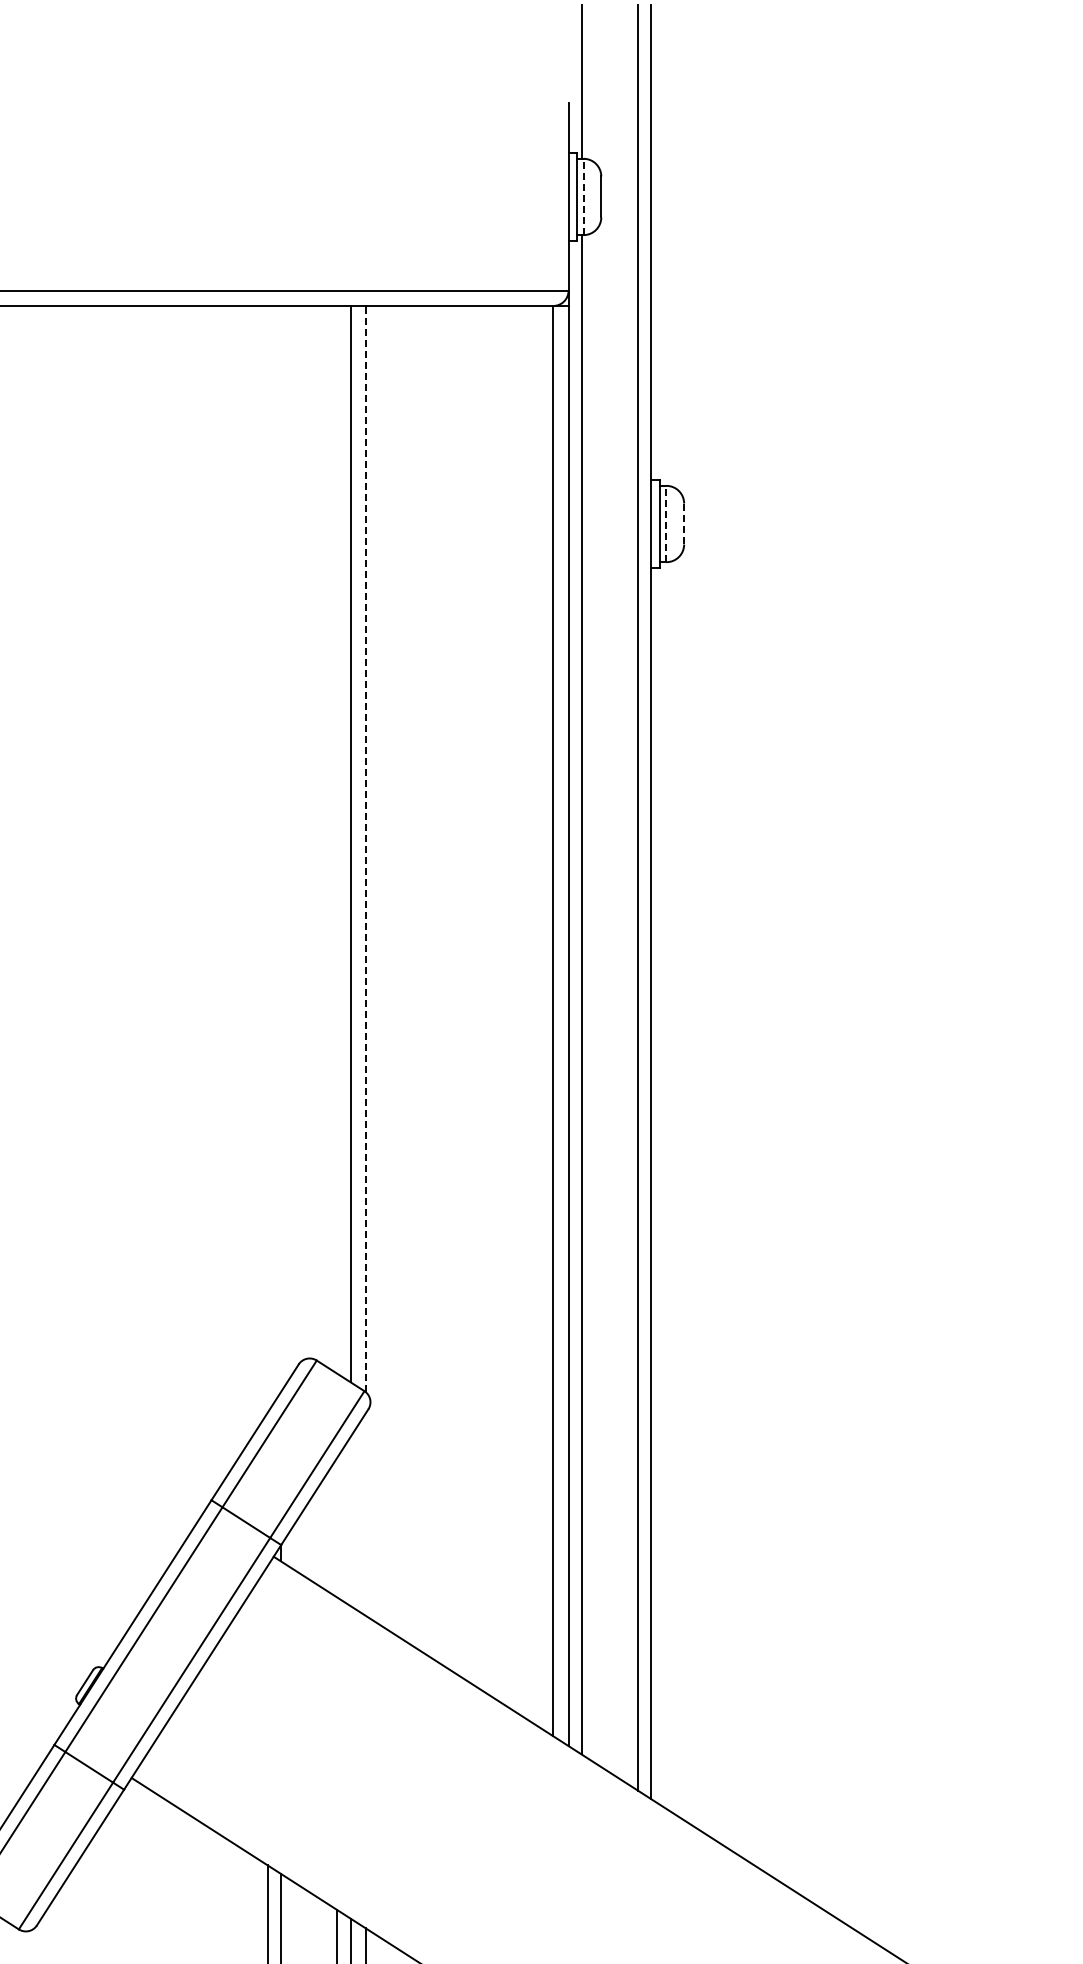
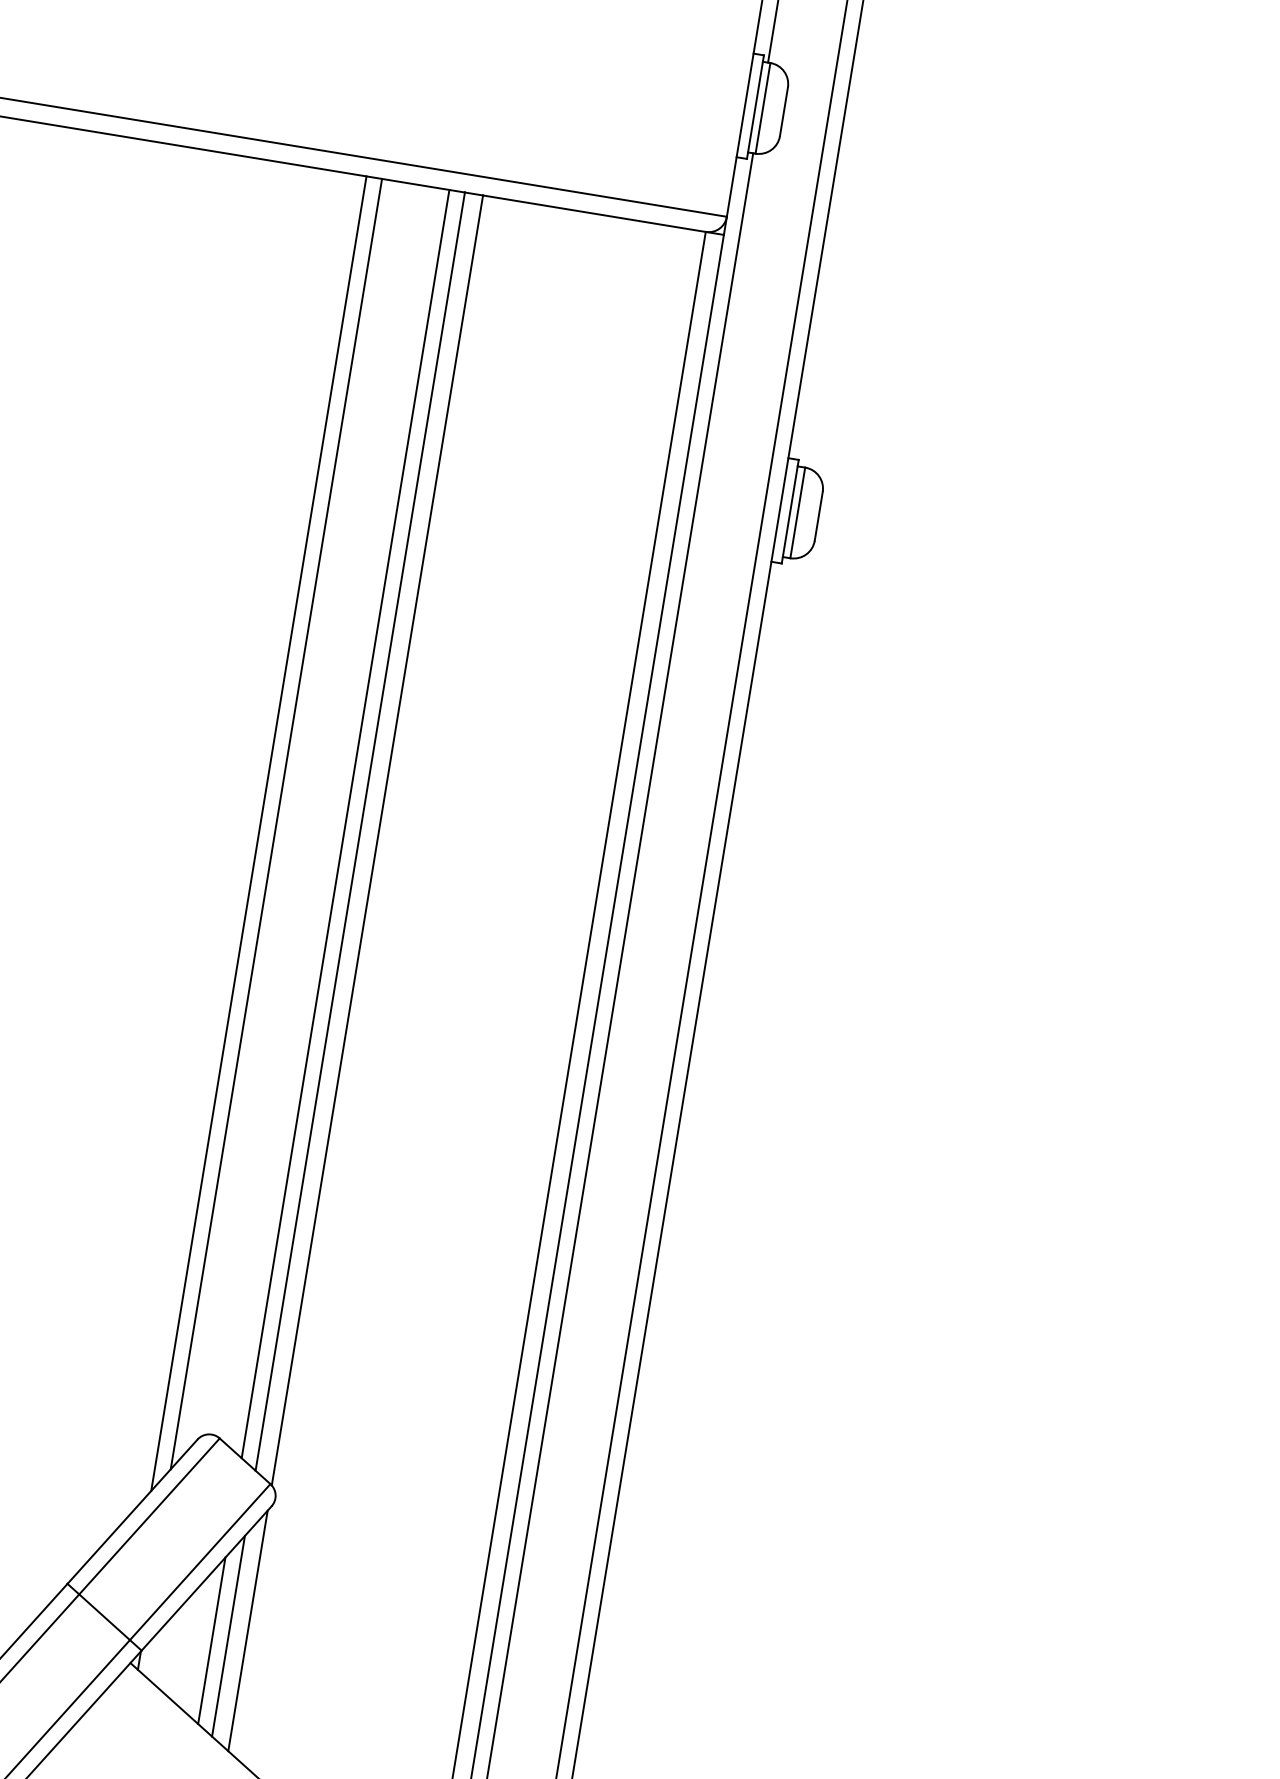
line: (583, 196) -> (762, 107), dashed -> solid
line: (666, 523) -> (797, 512), dashed -> solid
line: (684, 524) -> (819, 516), dashed -> solid
line: (337, 839) -> (345, 823), added
line: (280, 848) -> (276, 823), added
line: (365, 848) -> (377, 839), dashed -> solid
line: (267, 858) -> (258, 832), added
line: (365, 1514) -> (247, 1630), added
line: (350, 1521) -> (228, 1636), added
line: (337, 1527) -> (211, 1640), added

